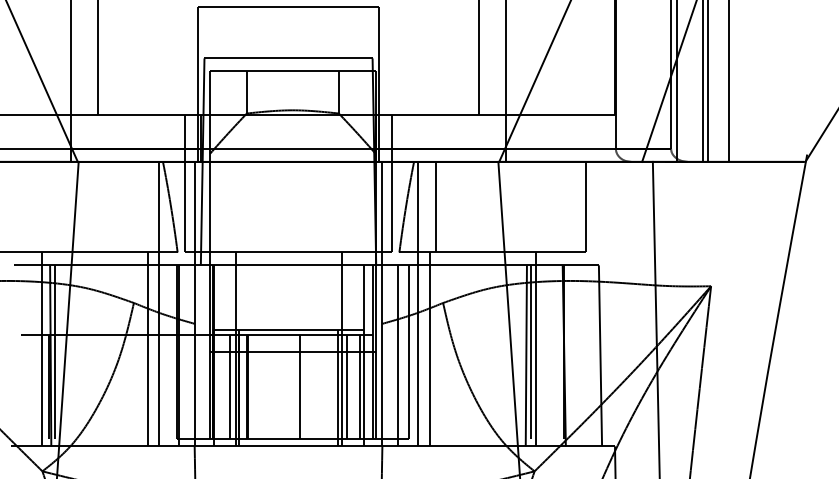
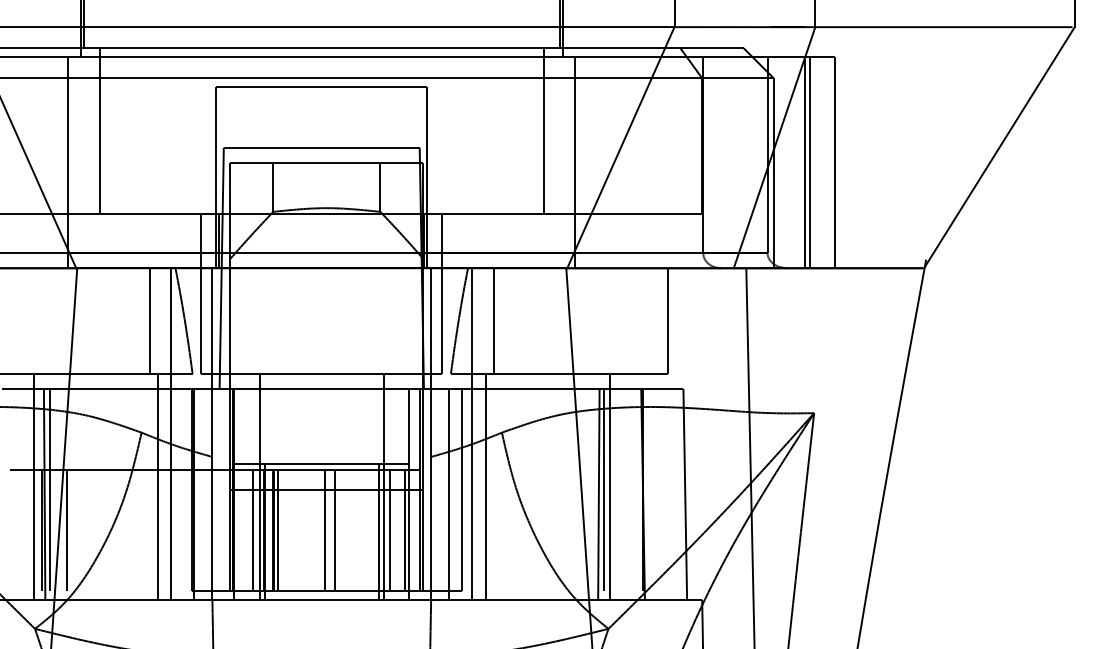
line: (140, 206) -> (149, 320), added
line: (69, 386) -> (66, 530), added
line: (251, 386) -> (278, 530), added
line: (290, 386) -> (324, 530), added

